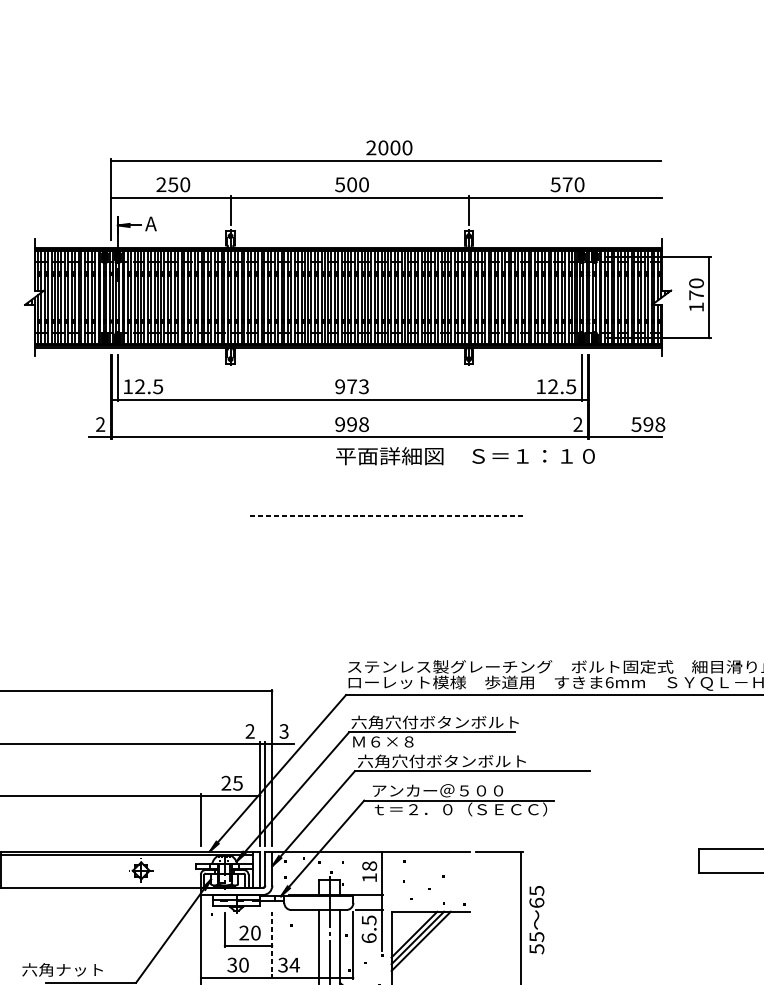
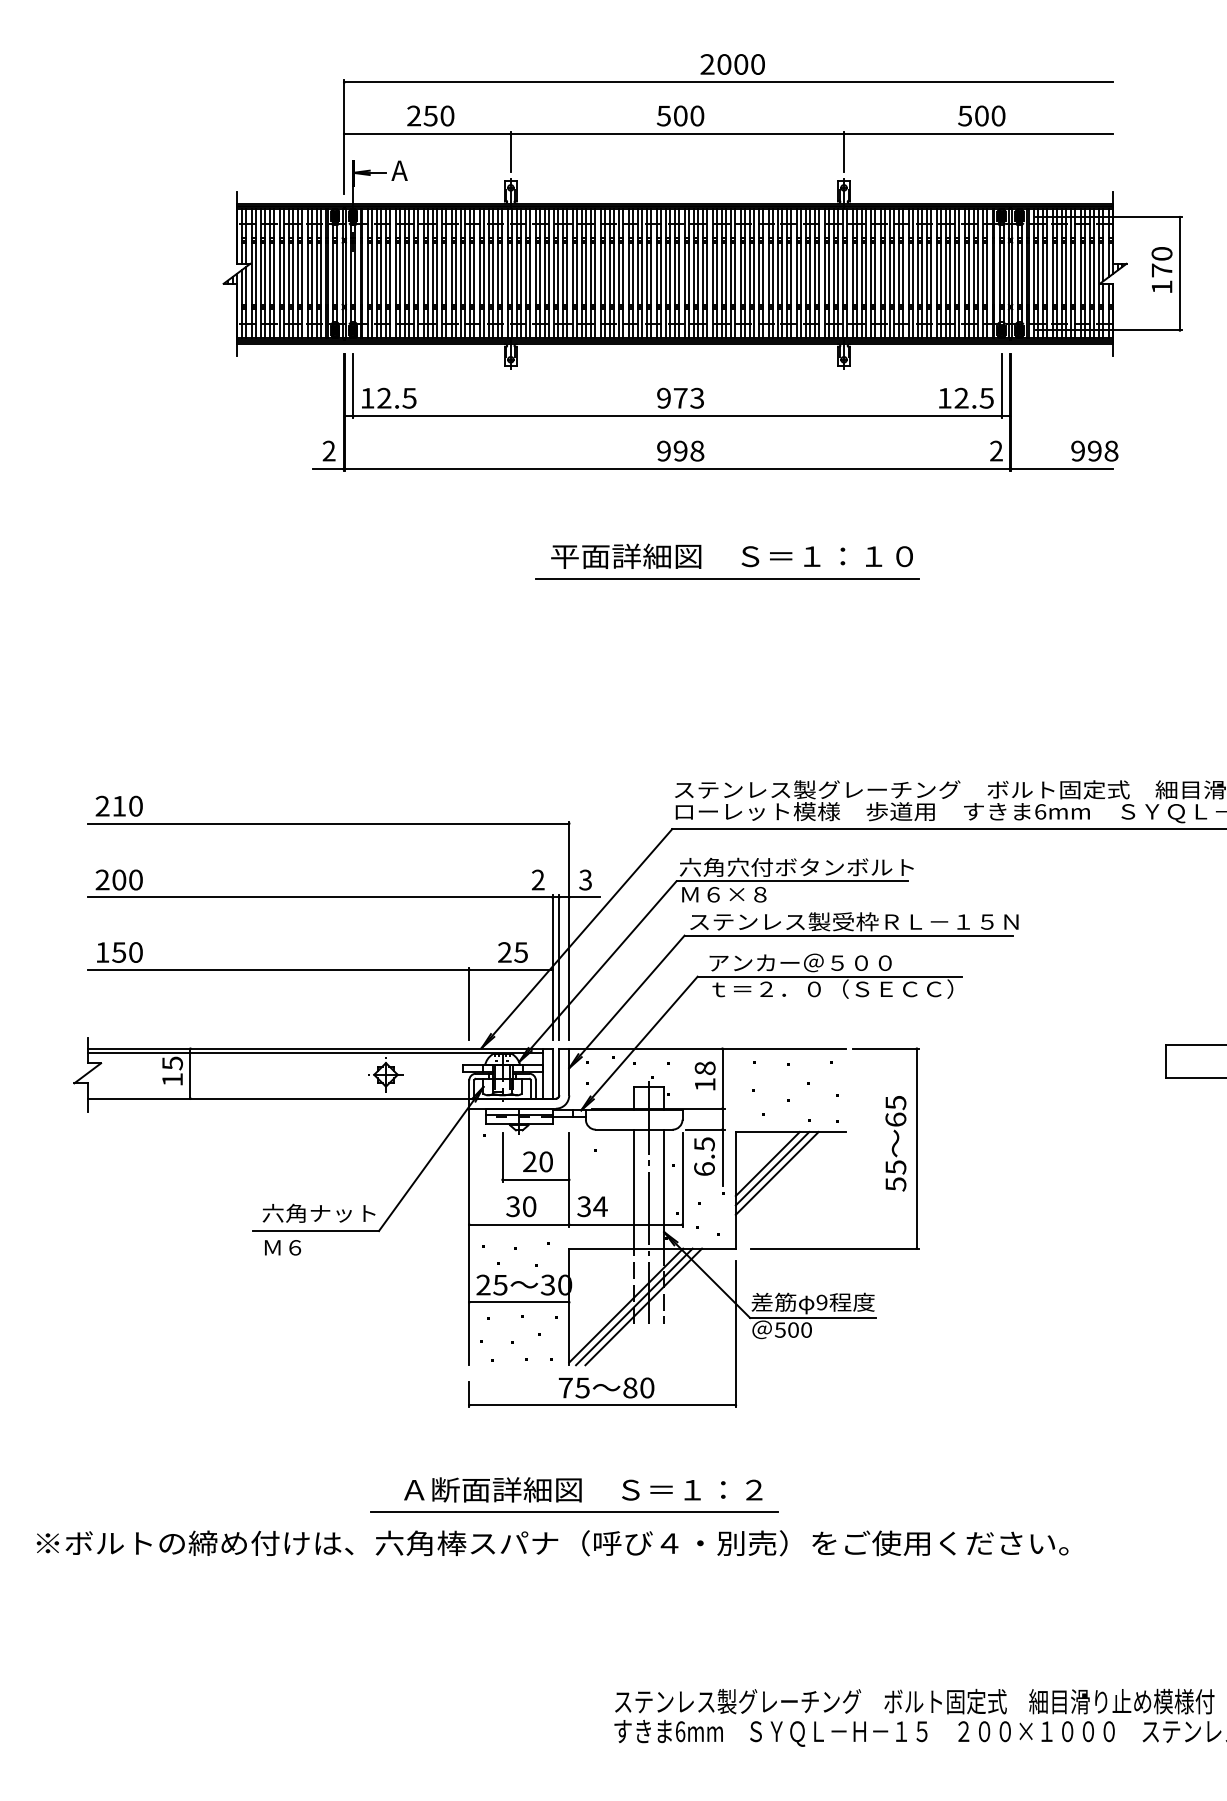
text: (567, 184) -> (981, 115), 570 -> 500
text: (636, 424) -> (1077, 450), 598 -> 998
text: (465, 455) -> (731, 555), moved
line: (385, 515) -> (727, 578), dashed -> solid
text: (475, 761) -> (853, 921), 六角穴付ボタンボルト -> ステンレス製受枠ＲＬ－１５Ｎ
text: (536, 919) -> (895, 1143), moved
line: (272, 945) -> (569, 1179), dashed -> solid
text: (62, 969) -> (318, 1212), moved

